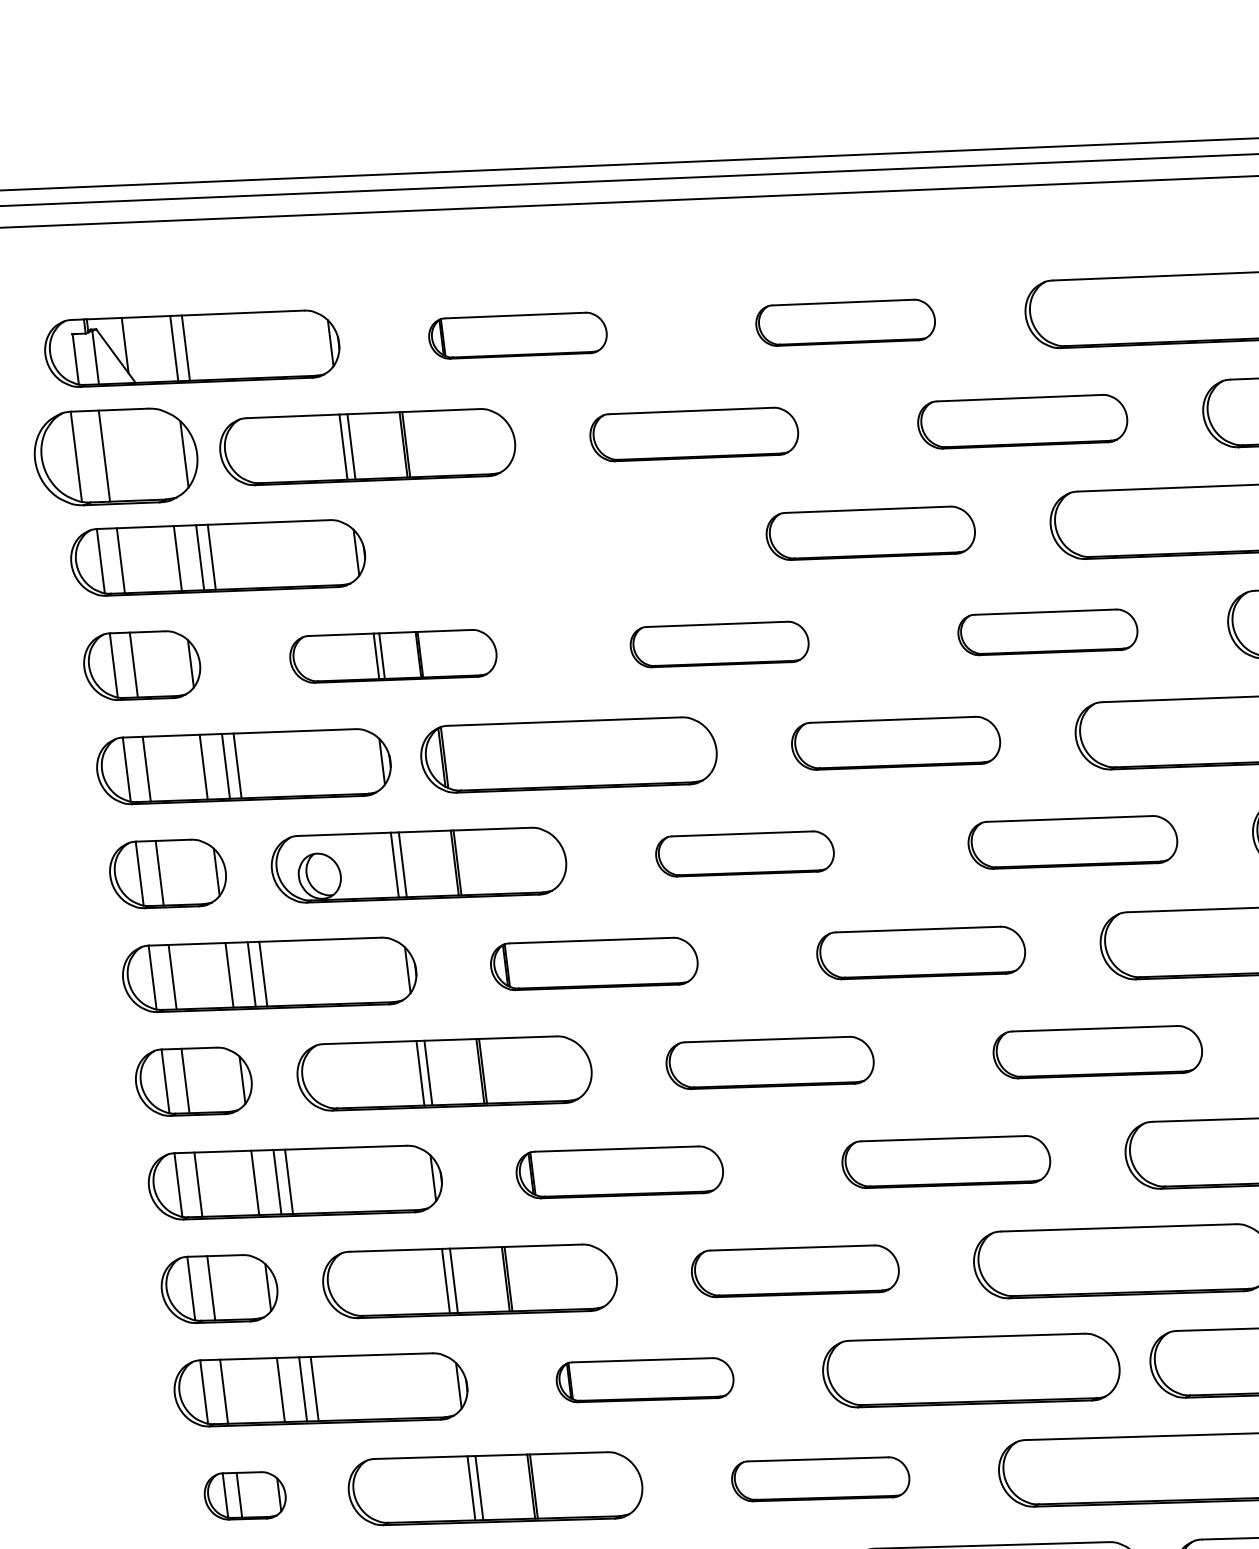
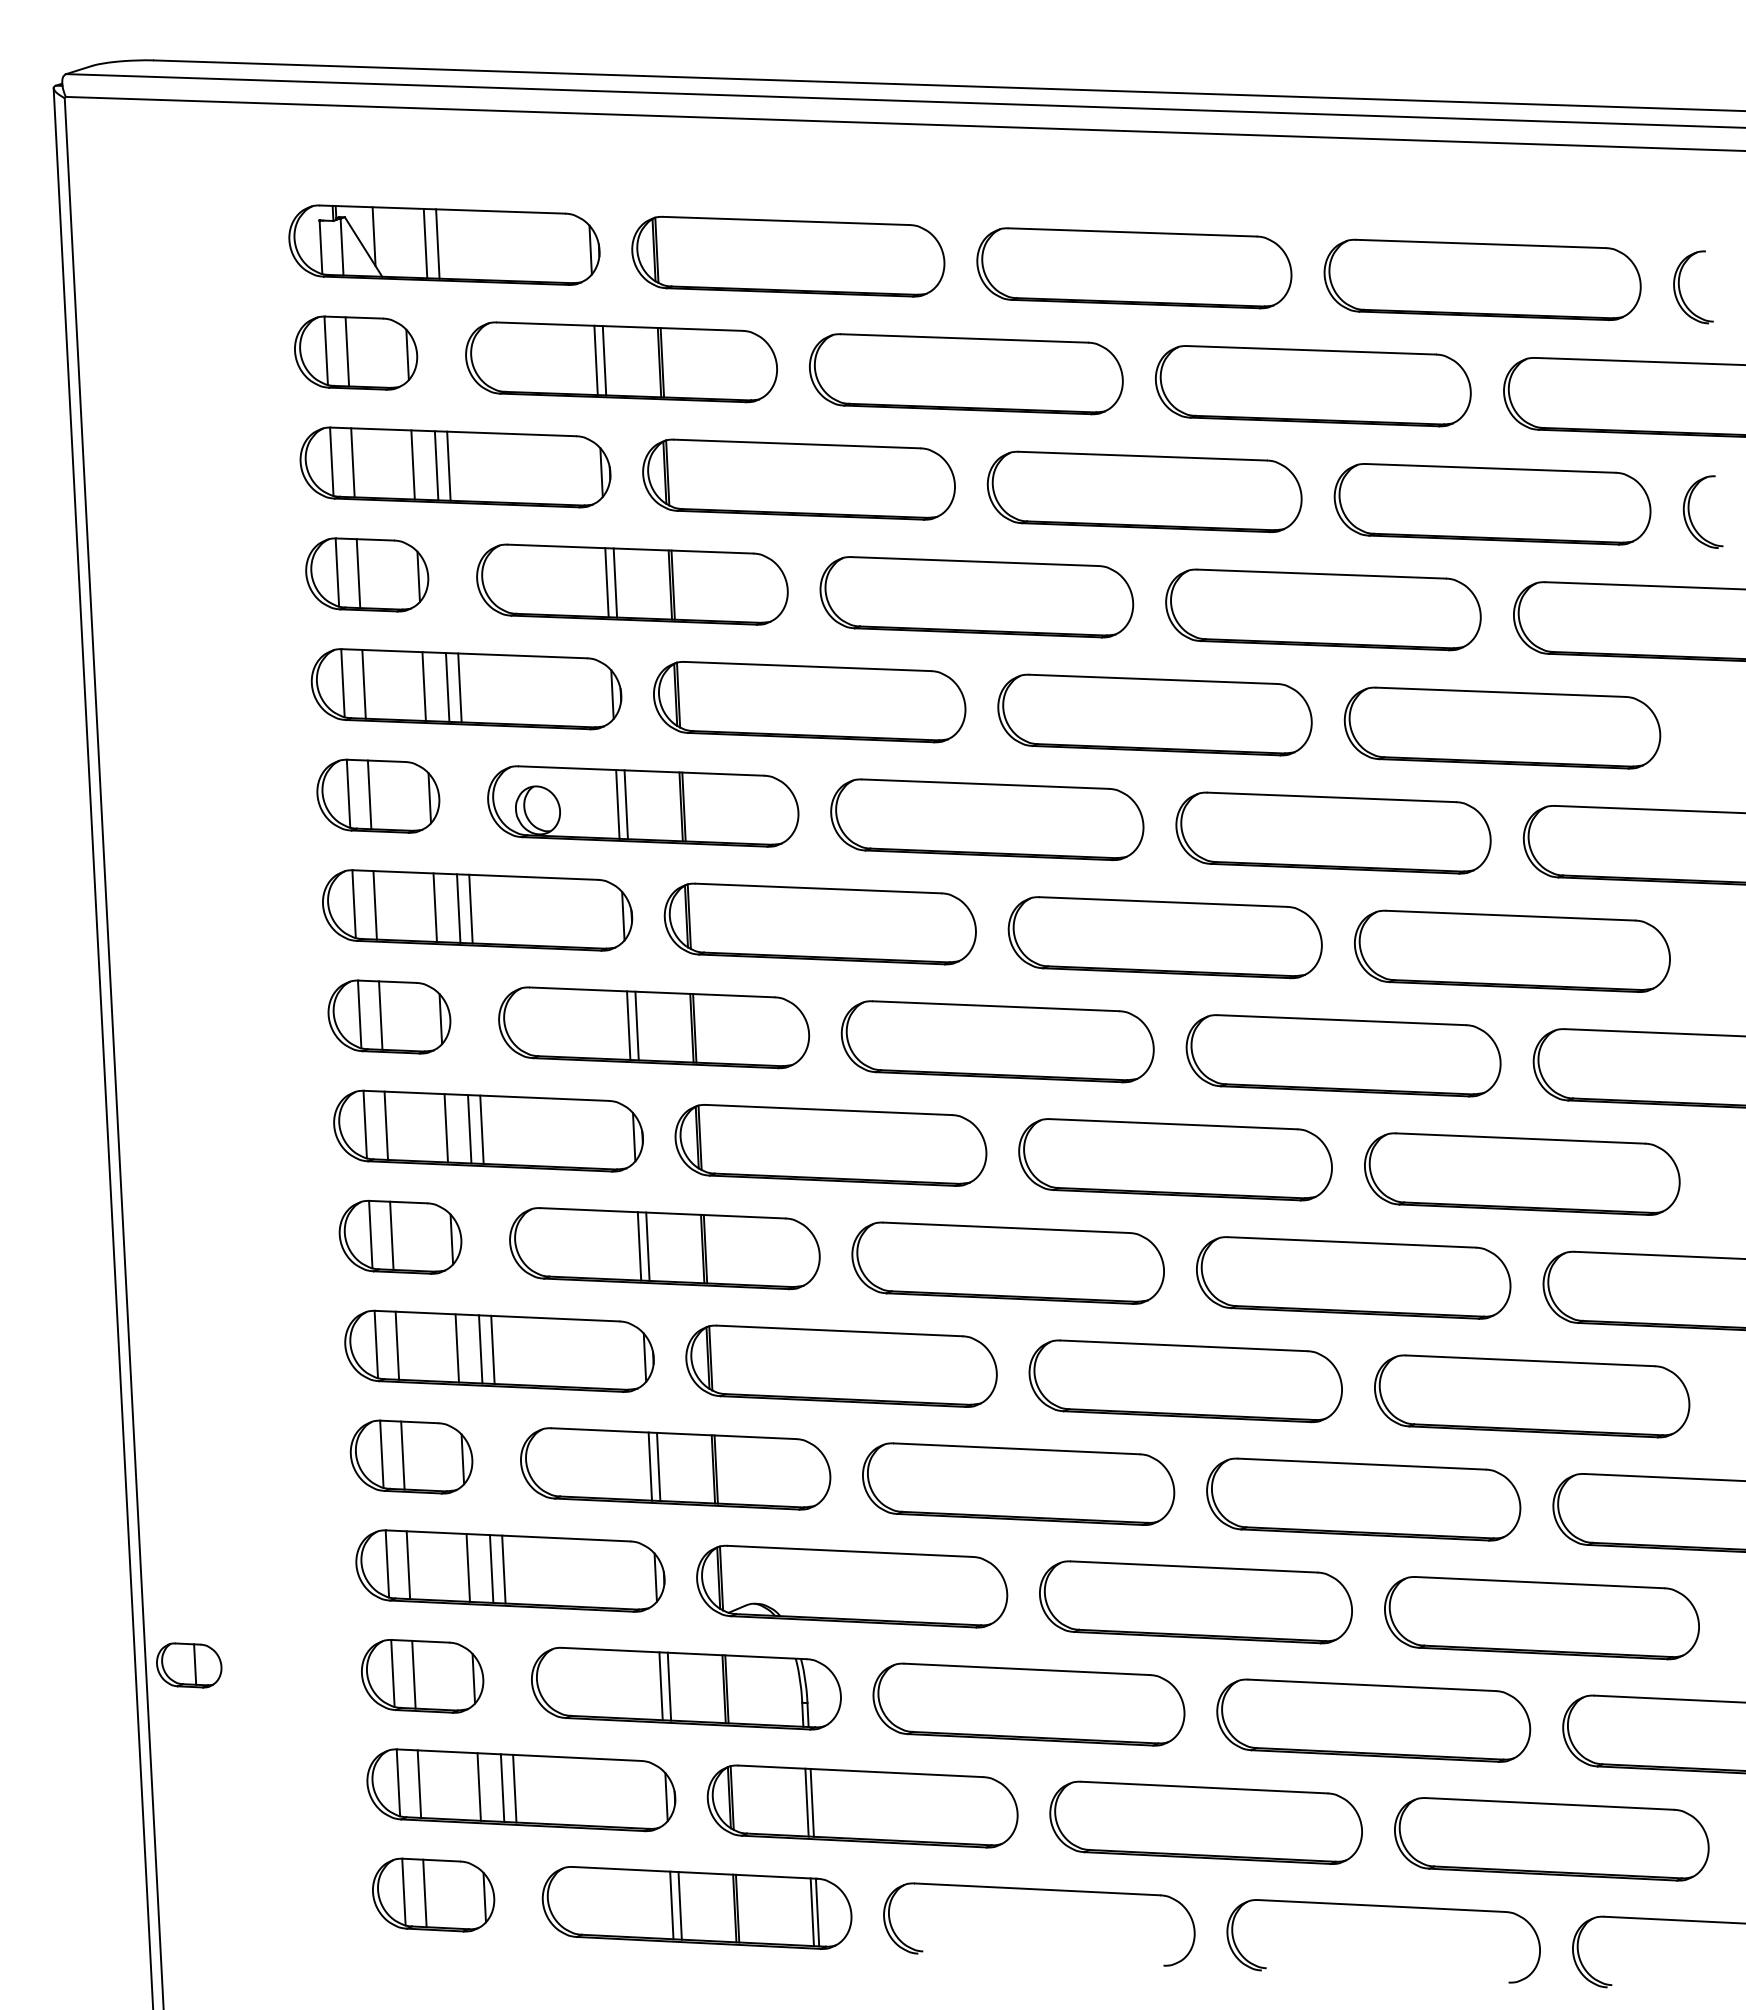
part: (845, 322) -> (1134, 268), size x1.67
part: (518, 335) -> (788, 256), size x1.67
part: (1022, 422) -> (1312, 386), size x1.43
part: (694, 434) -> (966, 374), size x1.43
part: (116, 456) -> (356, 352), size x0.71
part: (870, 532) -> (1144, 491), size x1.43
part: (542, 545) -> (798, 479), added
part: (1047, 631) -> (1323, 609), size x1.67
part: (719, 644) -> (976, 597), size x1.67
part: (393, 656) -> (632, 584), size x1.43
part: (895, 742) -> (1154, 714), size x1.43
part: (1072, 841) -> (1333, 832), size x1.43
part: (745, 853) -> (987, 819), size x1.67
part: (920, 952) -> (1164, 937), size x1.43
part: (593, 963) -> (819, 923), size x1.43
part: (1097, 1051) -> (1343, 1055), size x1.43
part: (769, 1062) -> (997, 1041), size x1.43
part: (946, 1161) -> (1175, 1159), size x1.43
part: (619, 1172) -> (830, 1145), size x1.43
part: (794, 1270) -> (1007, 1262), size x1.43
part: (645, 1379) -> (841, 1365), size x1.67
part: (820, 1478) -> (1018, 1483), size x1.67
part: (245, 1495) -> (411, 1456), size x1.43

